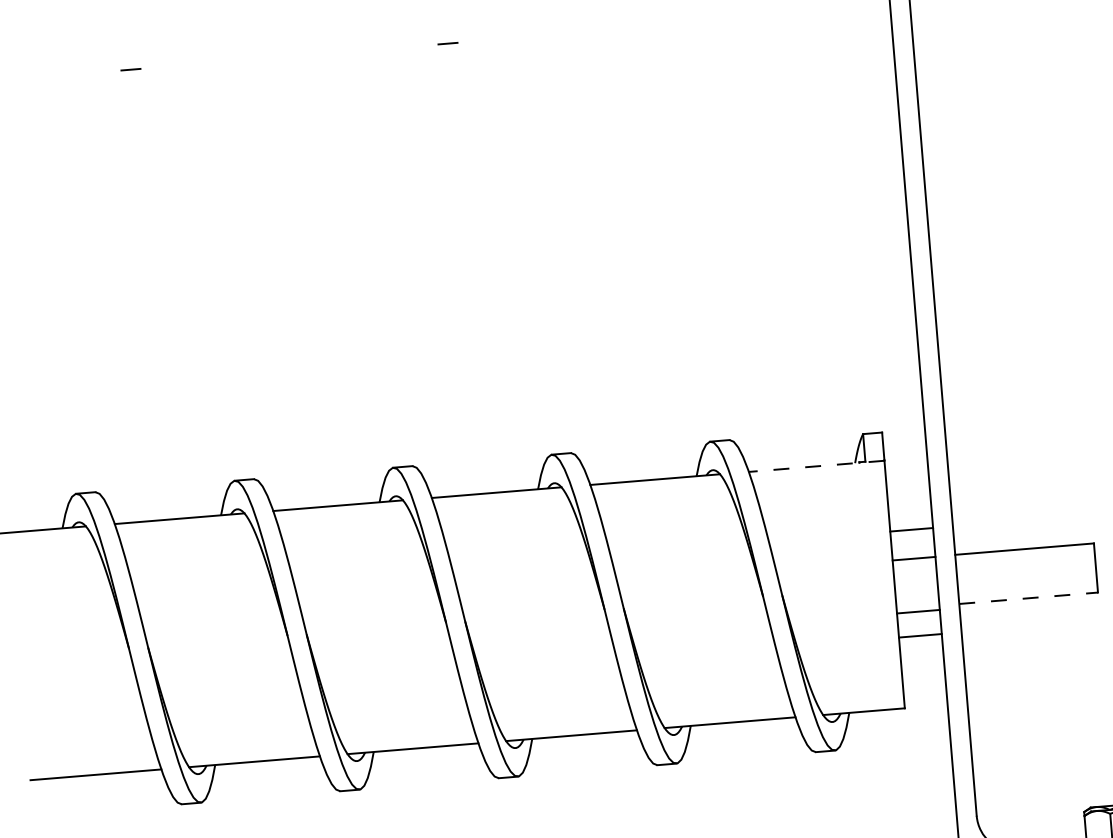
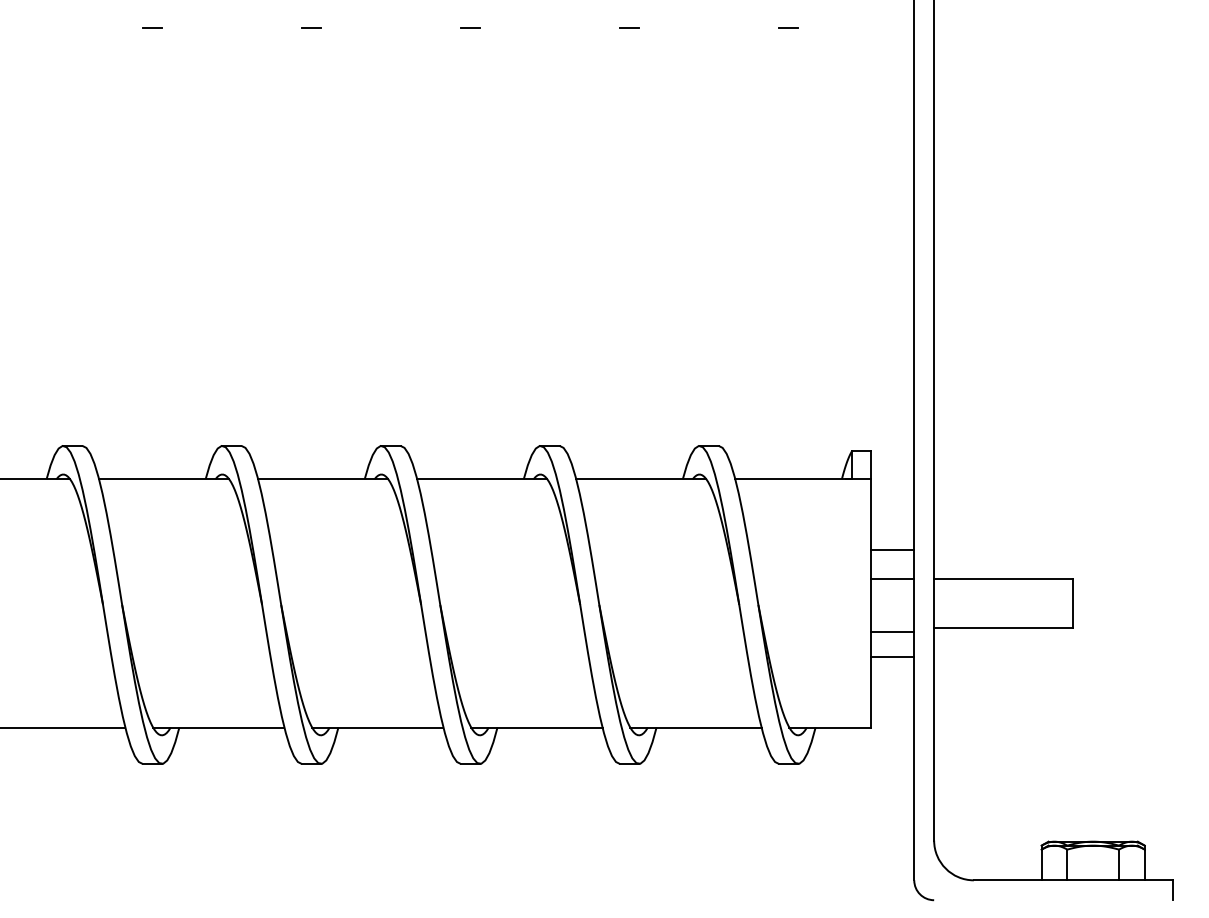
line: (764, 17) -> (788, 27), added
line: (606, 30) -> (629, 27), added
line: (289, 56) -> (311, 27), added
line: (815, 466) -> (802, 479), dashed -> solid
line: (1028, 598) -> (1003, 628), dashed -> solid

